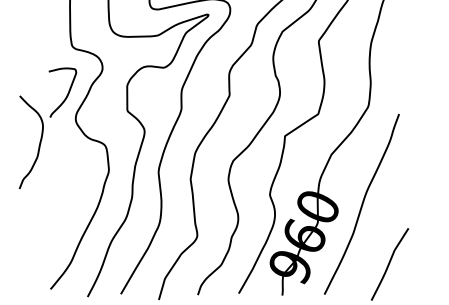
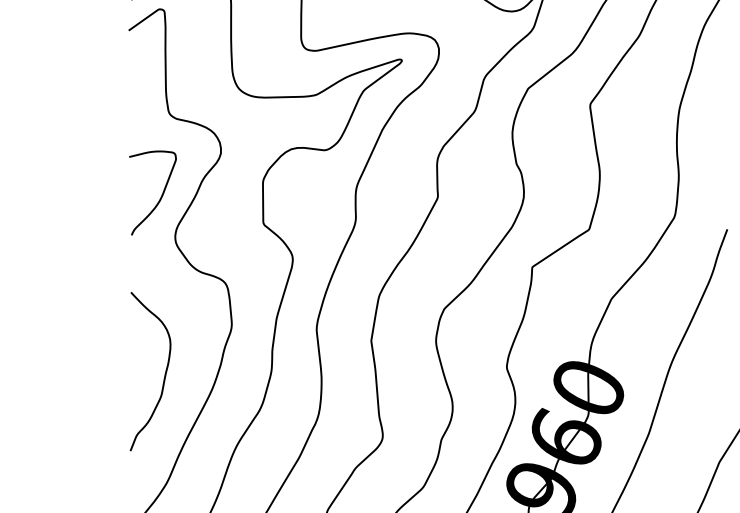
curve: (38, 145) -> (162, 376), moved

